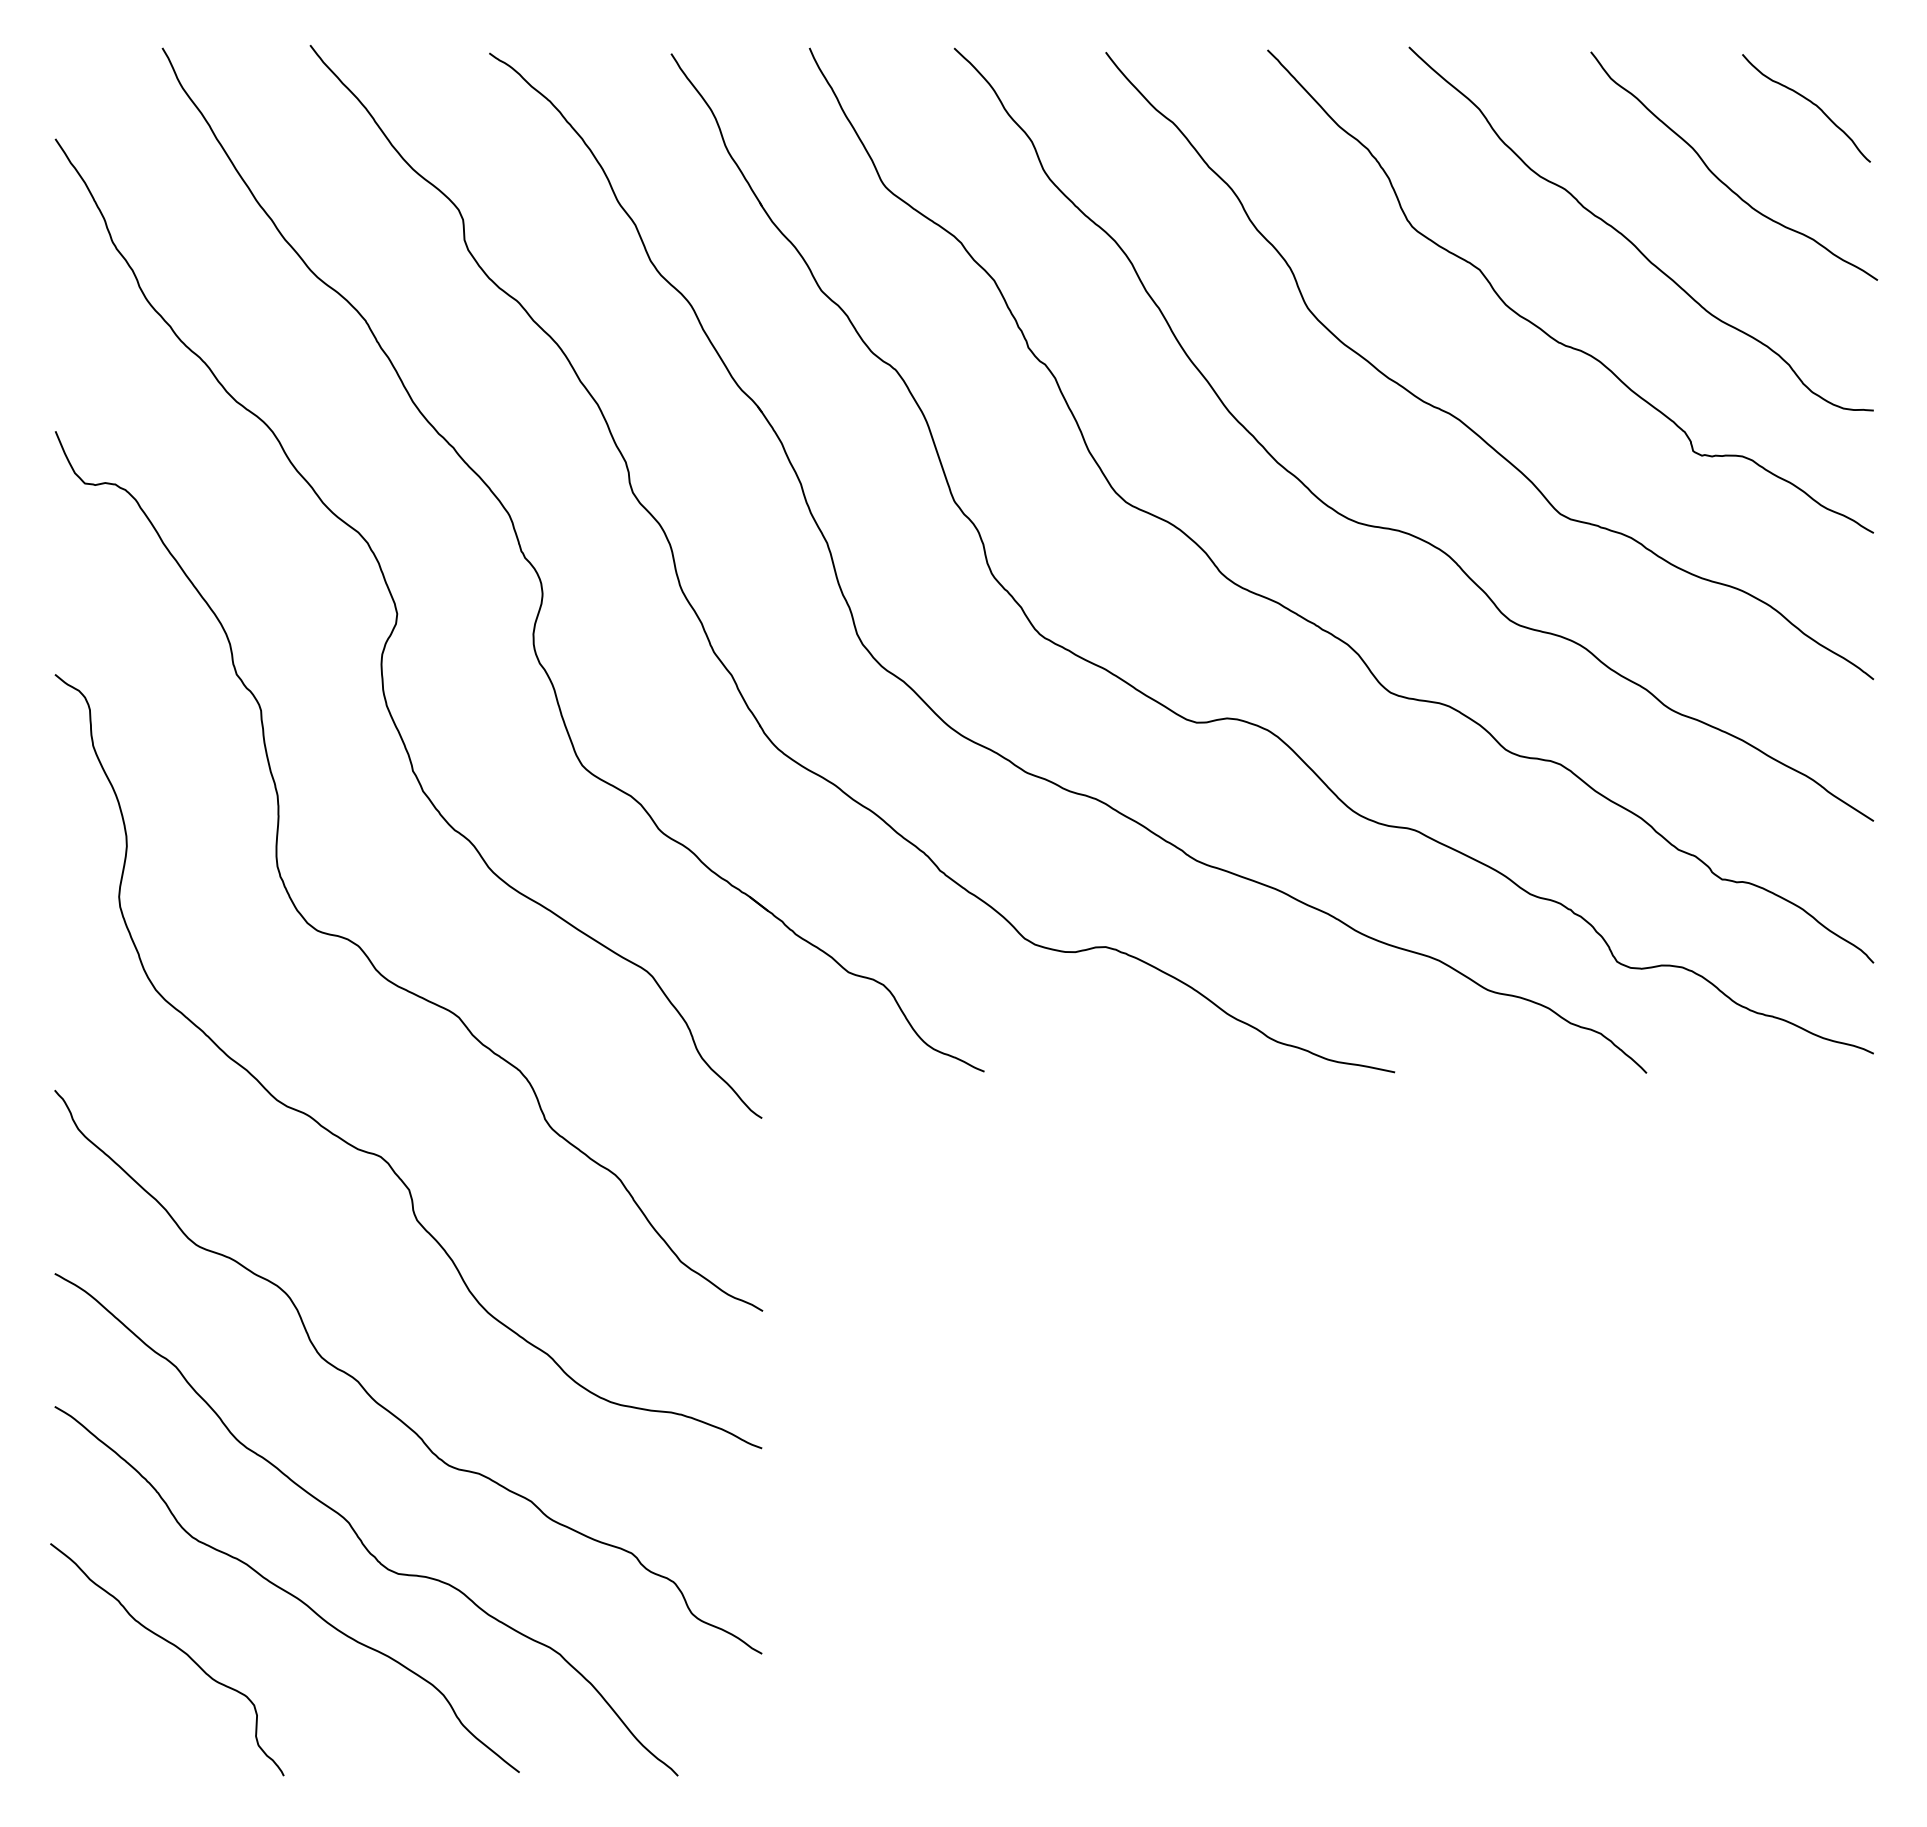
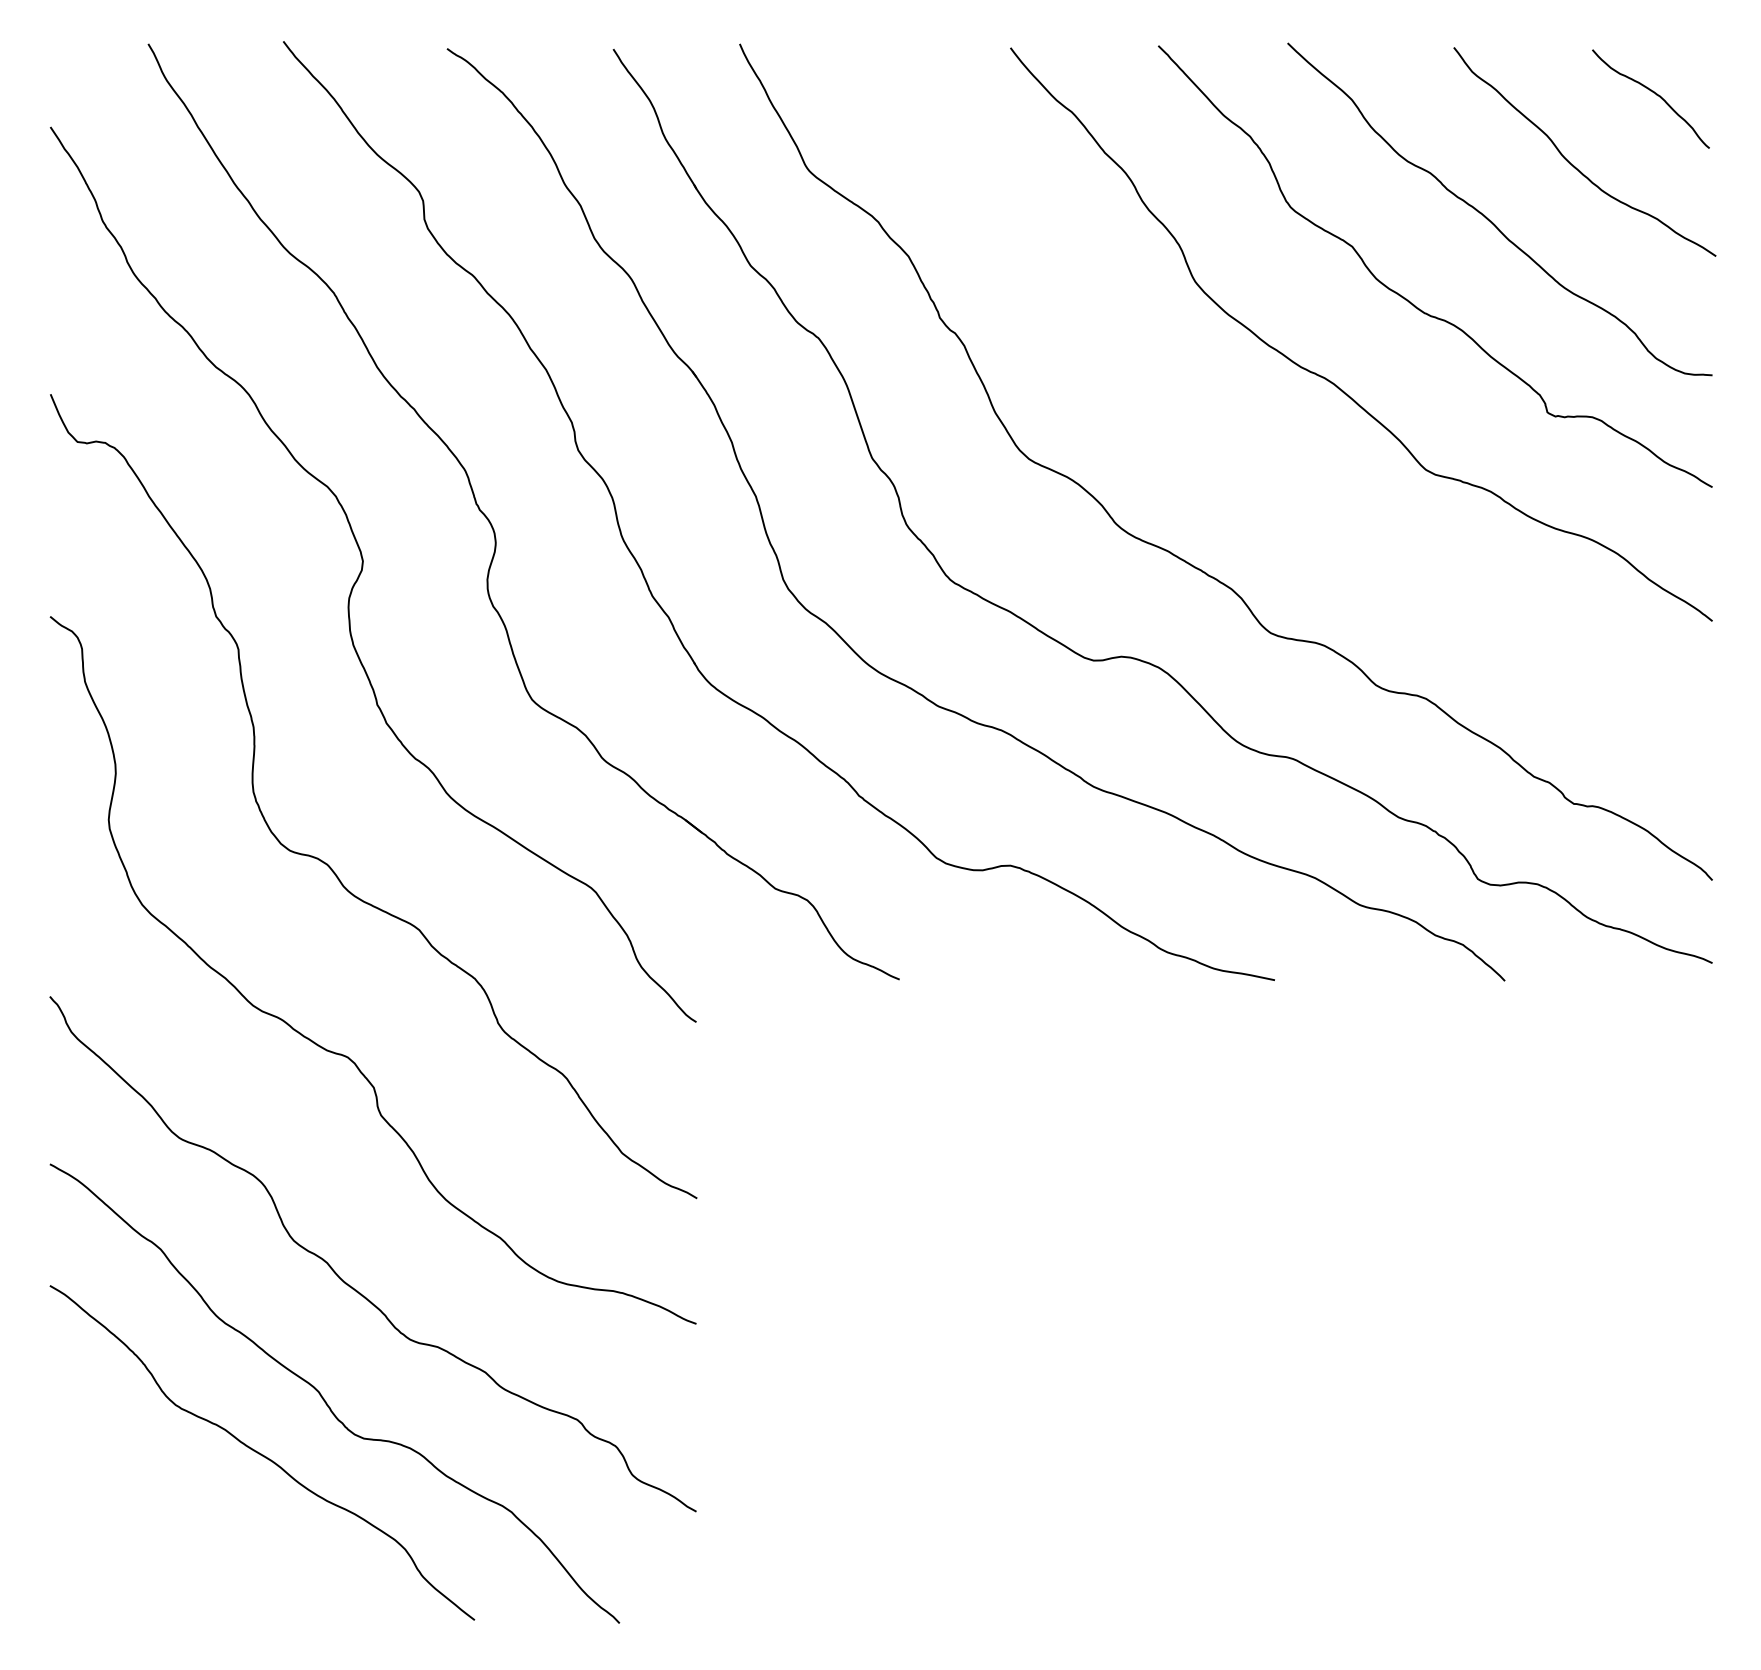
curve: (1396, 528) -> (1276, 483), removed
curve: (174, 1647) -> (159, 1505), removed

